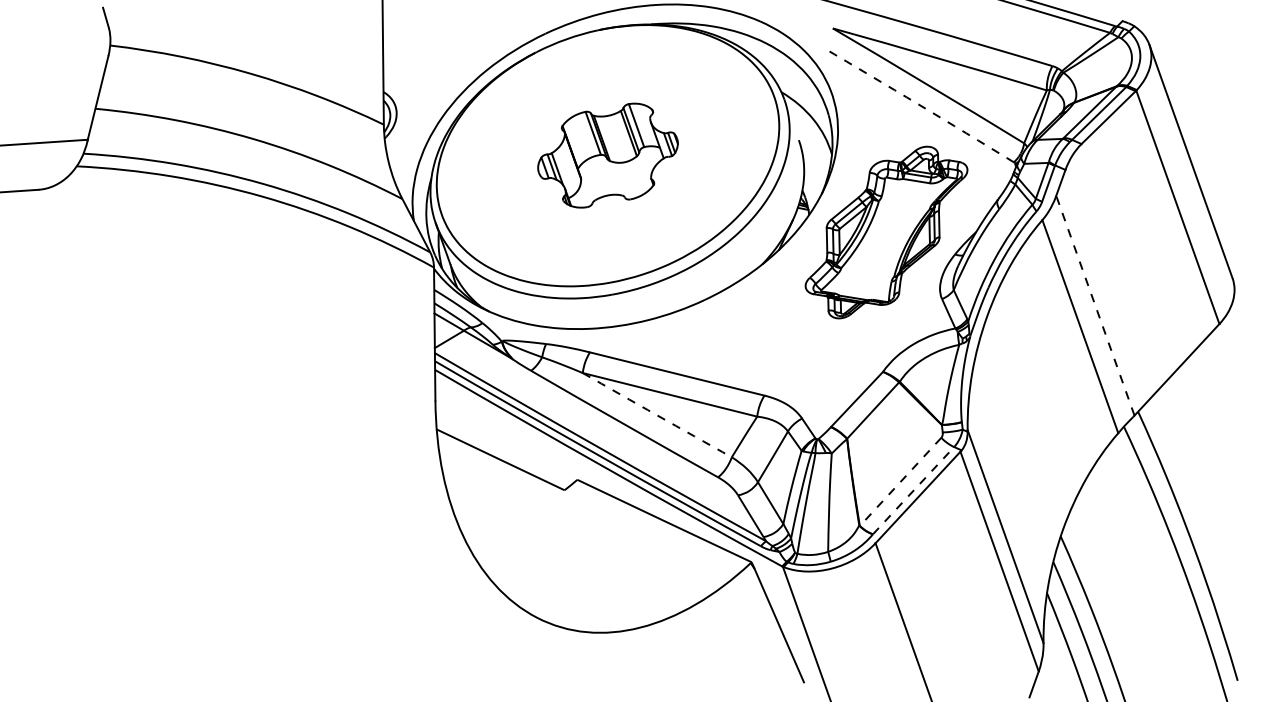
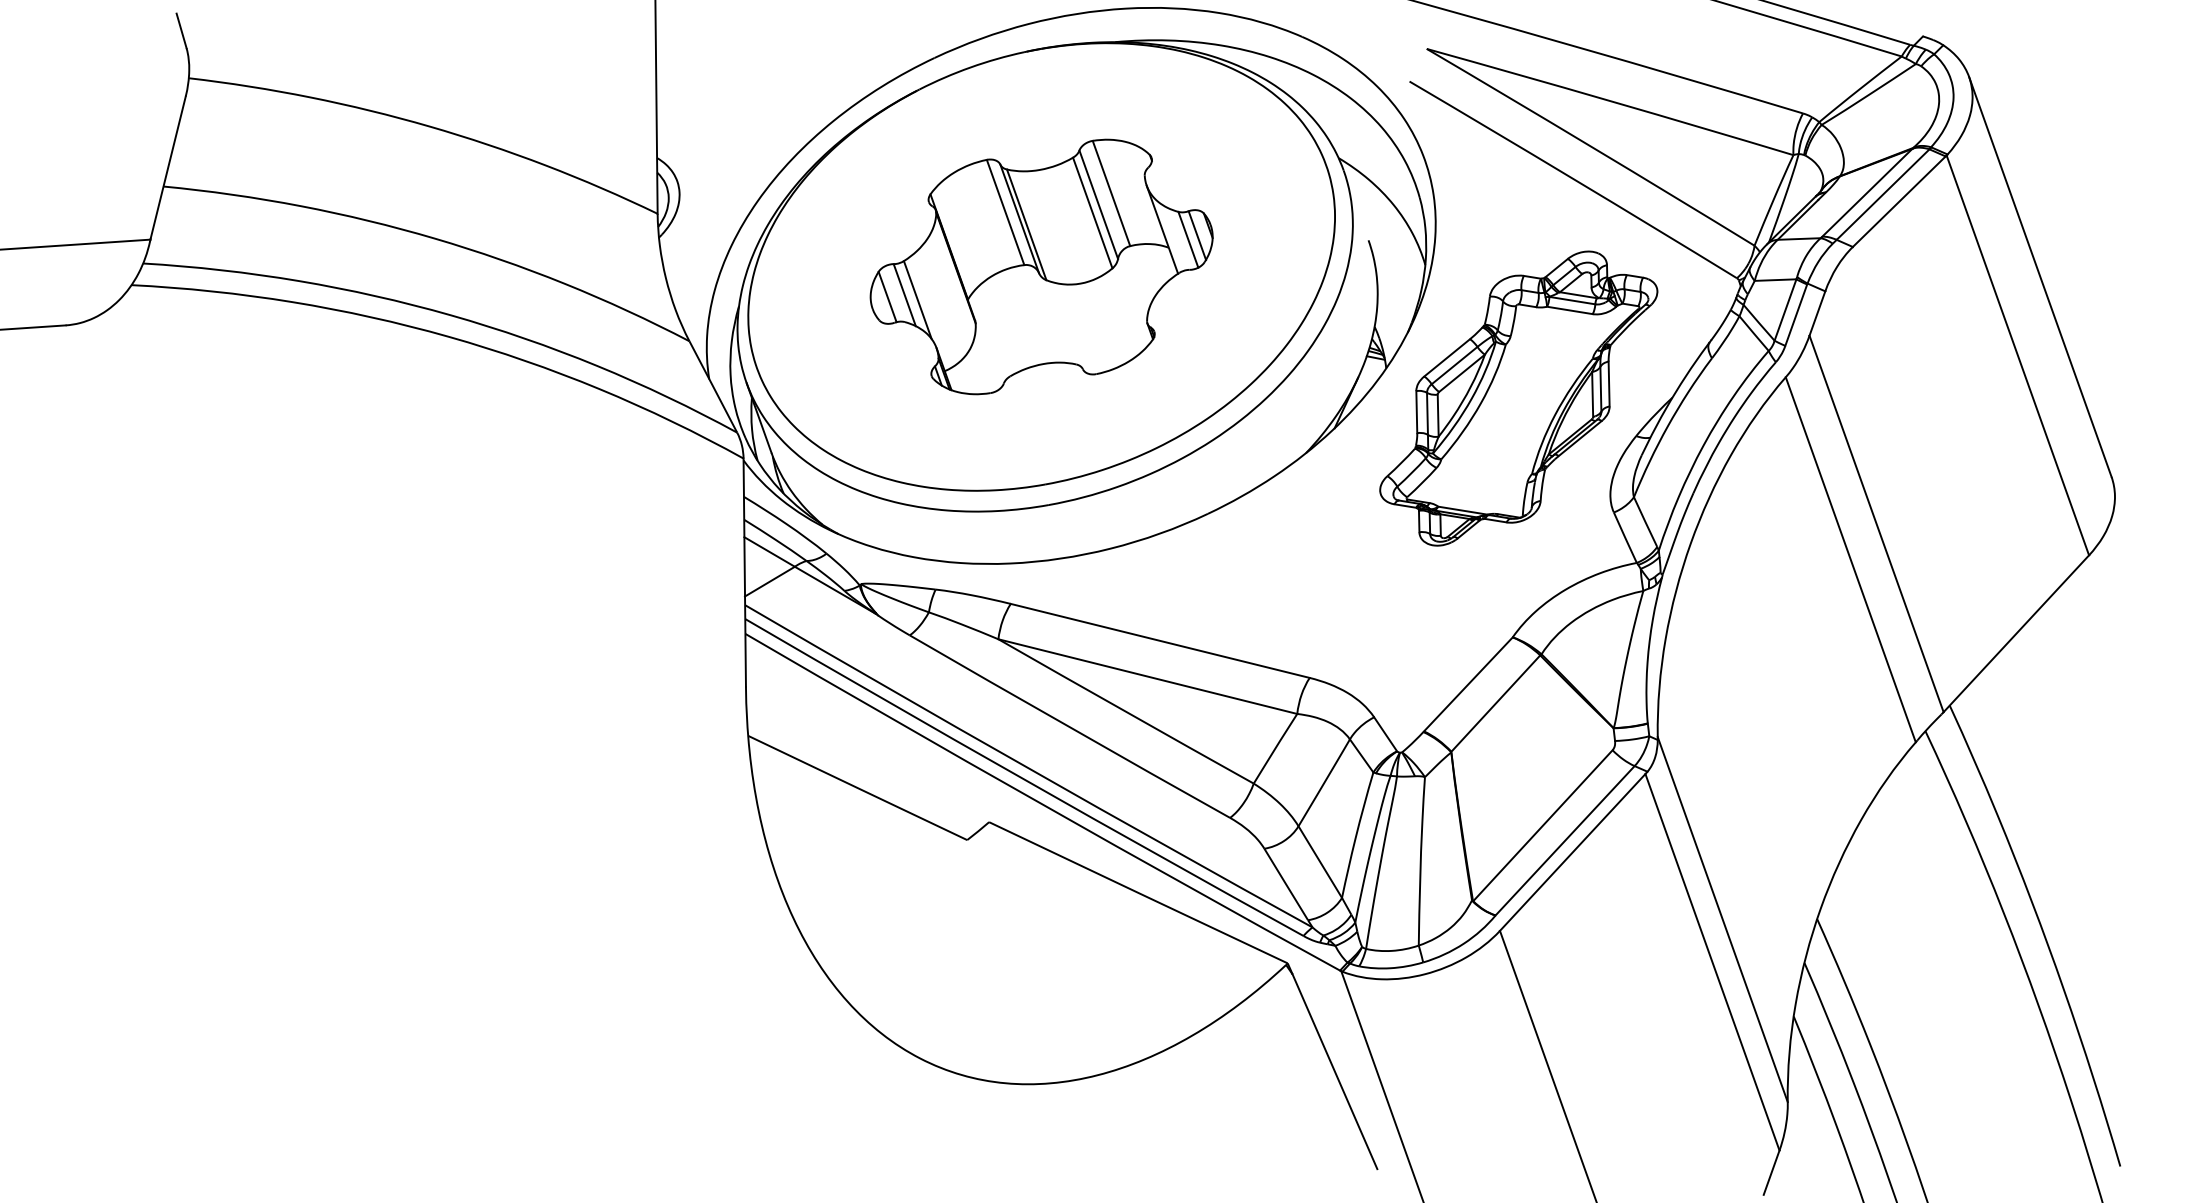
arc: (918, 104) -> (1573, 179), dashed -> solid
part: (607, 155) -> (1040, 266), size x1.43
line: (1095, 305) -> (1876, 523), dashed -> solid
arc: (657, 415) -> (1126, 711), dashed -> solid
line: (900, 481) -> (1542, 825), dashed -> solid
line: (913, 490) -> (1564, 840), dashed -> solid

